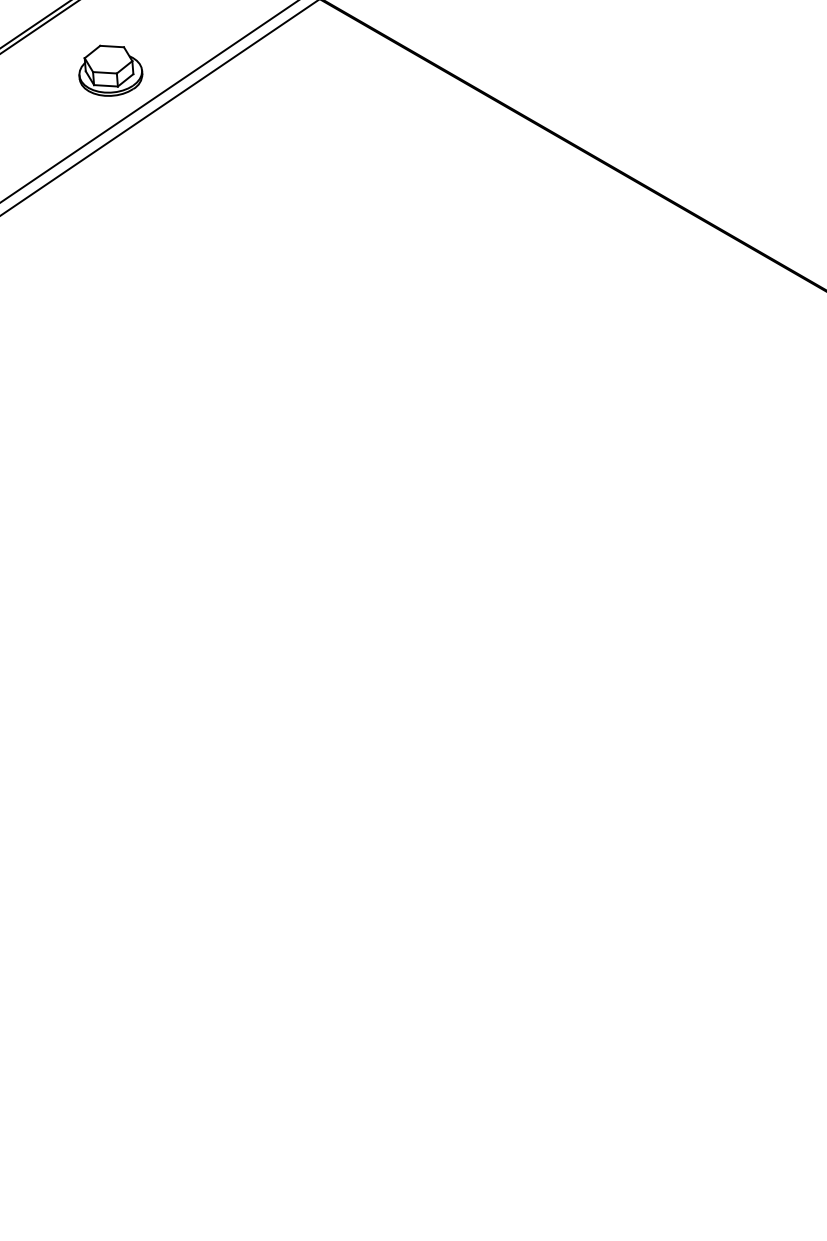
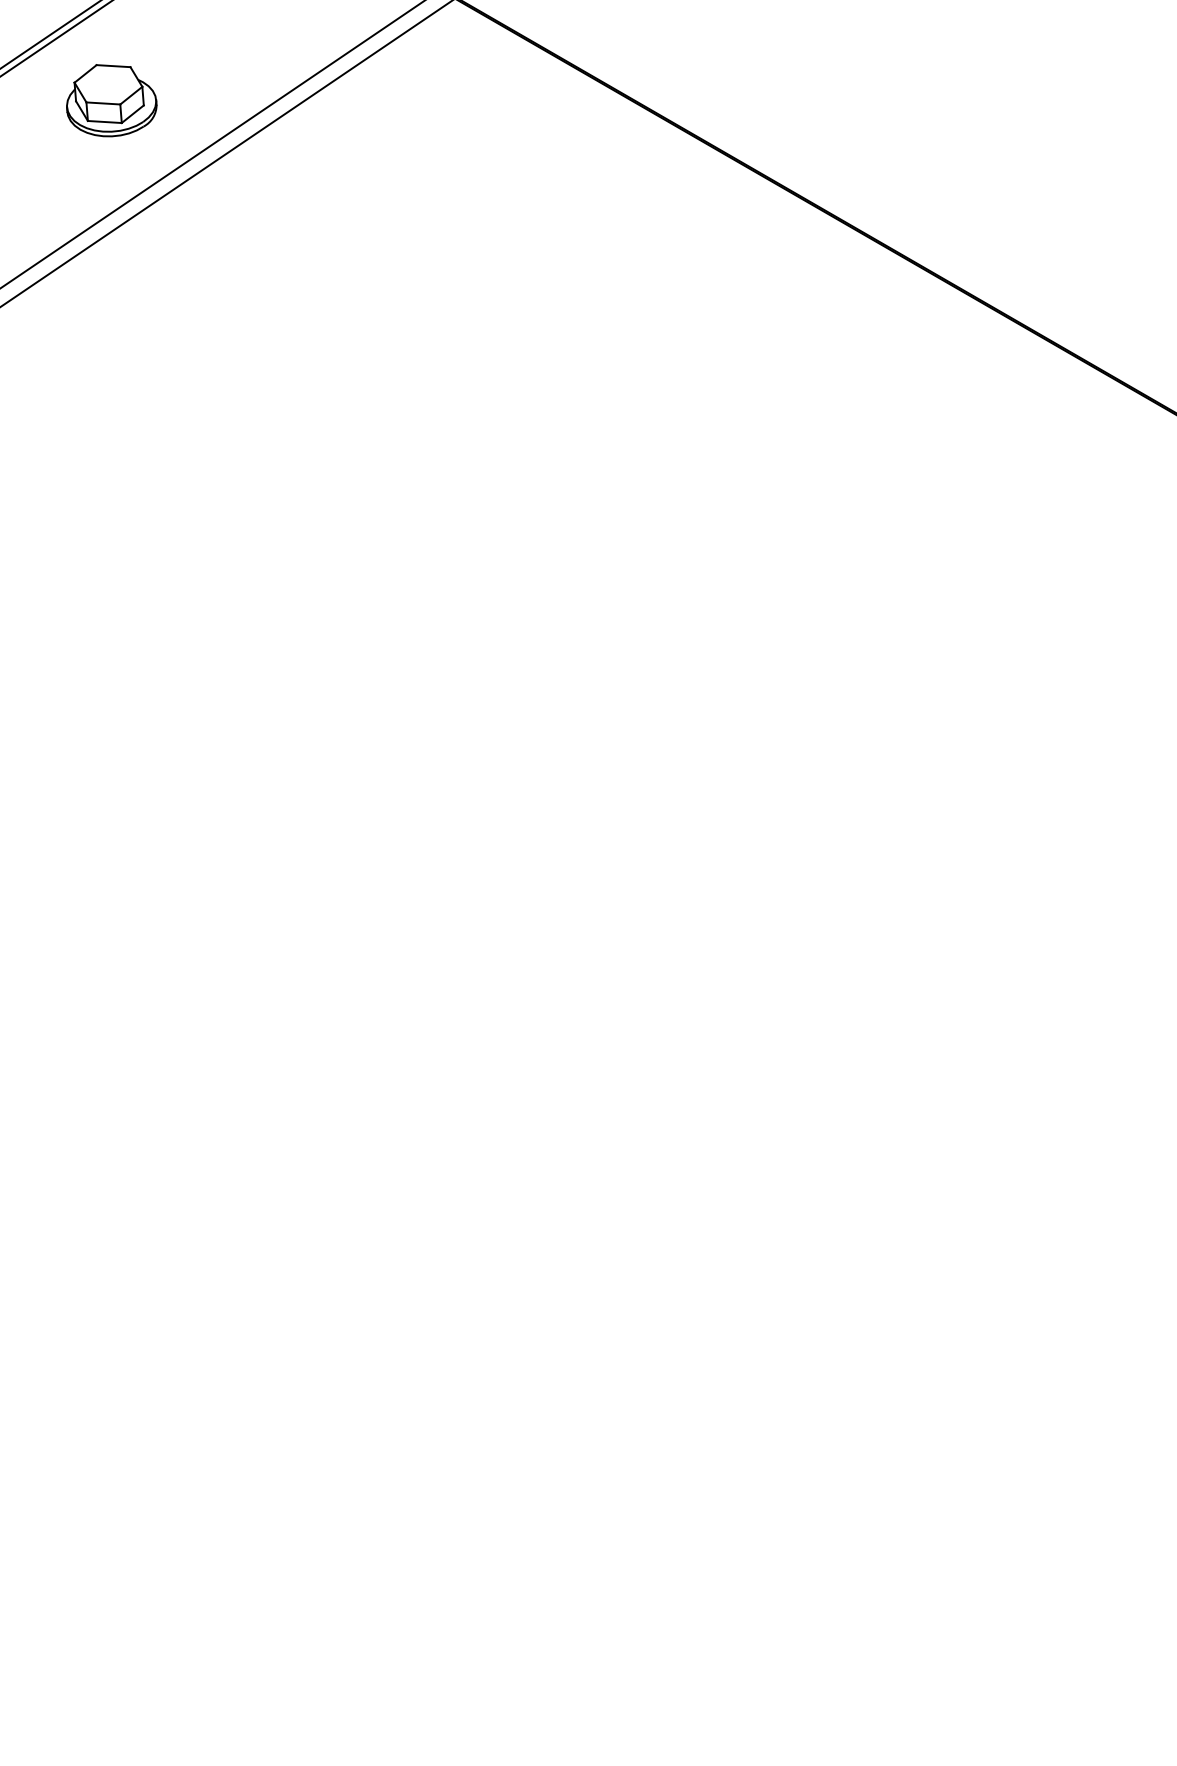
part: (110, 70) -> (111, 100), moved

